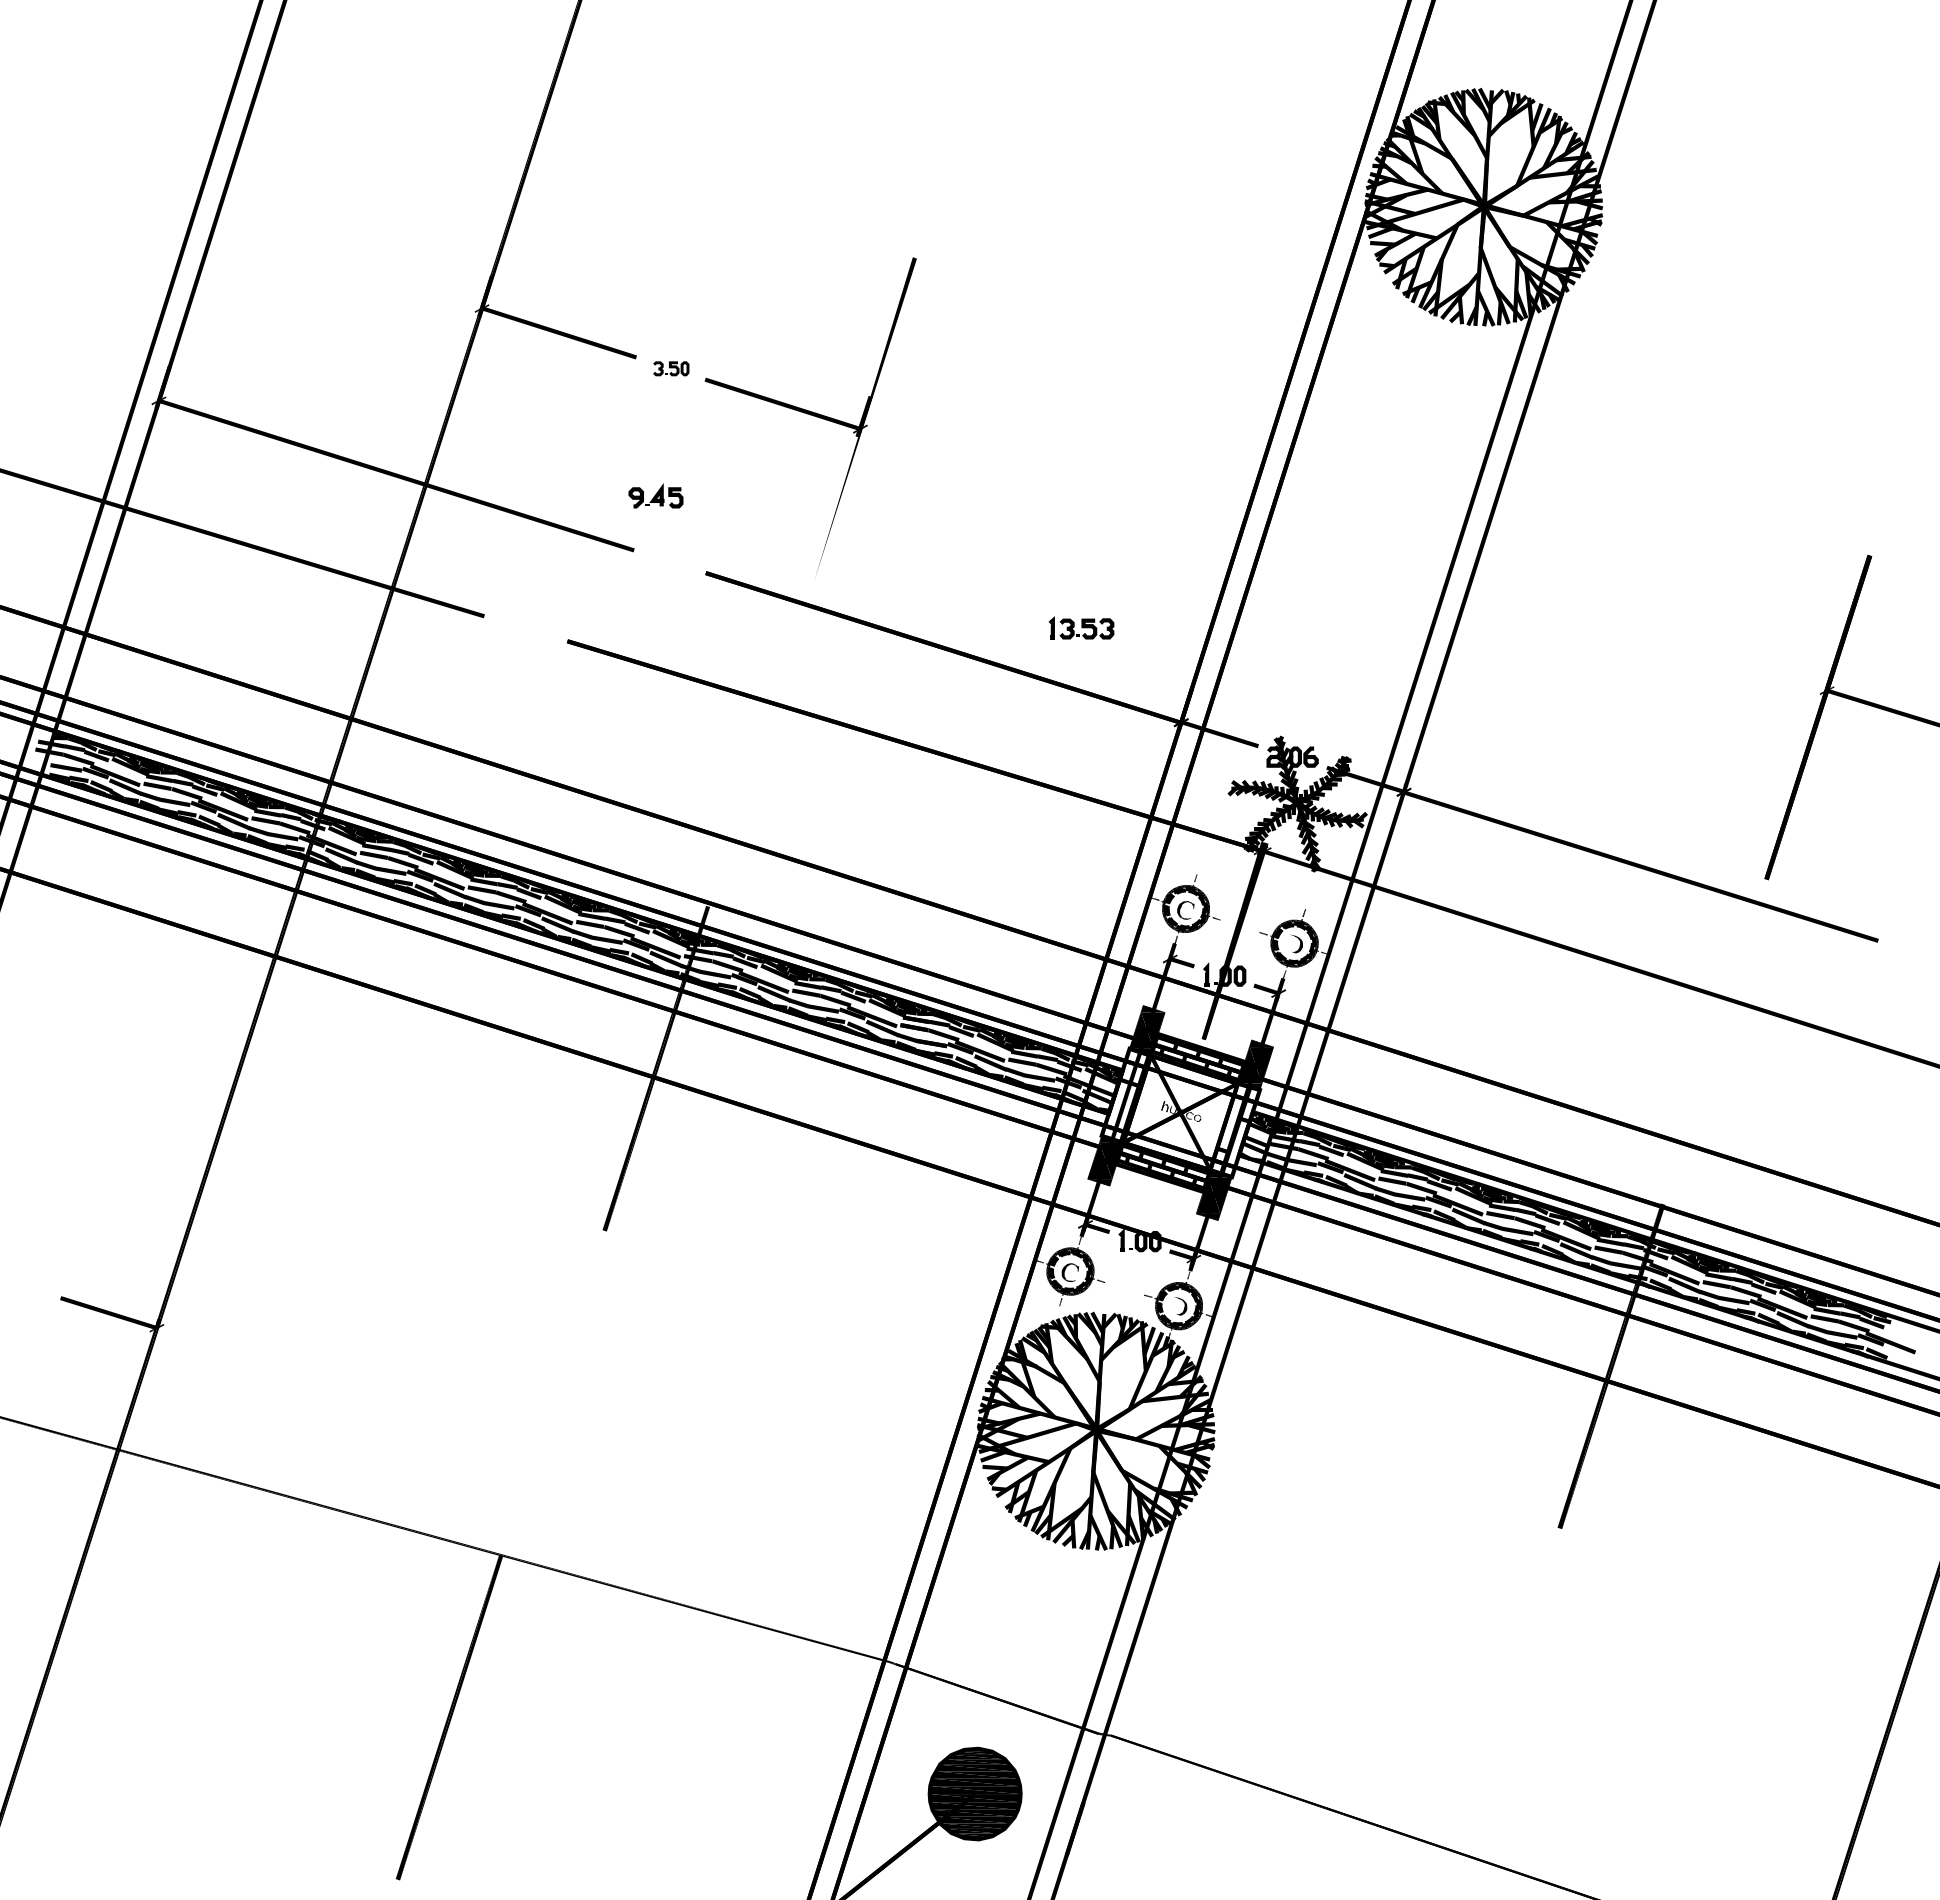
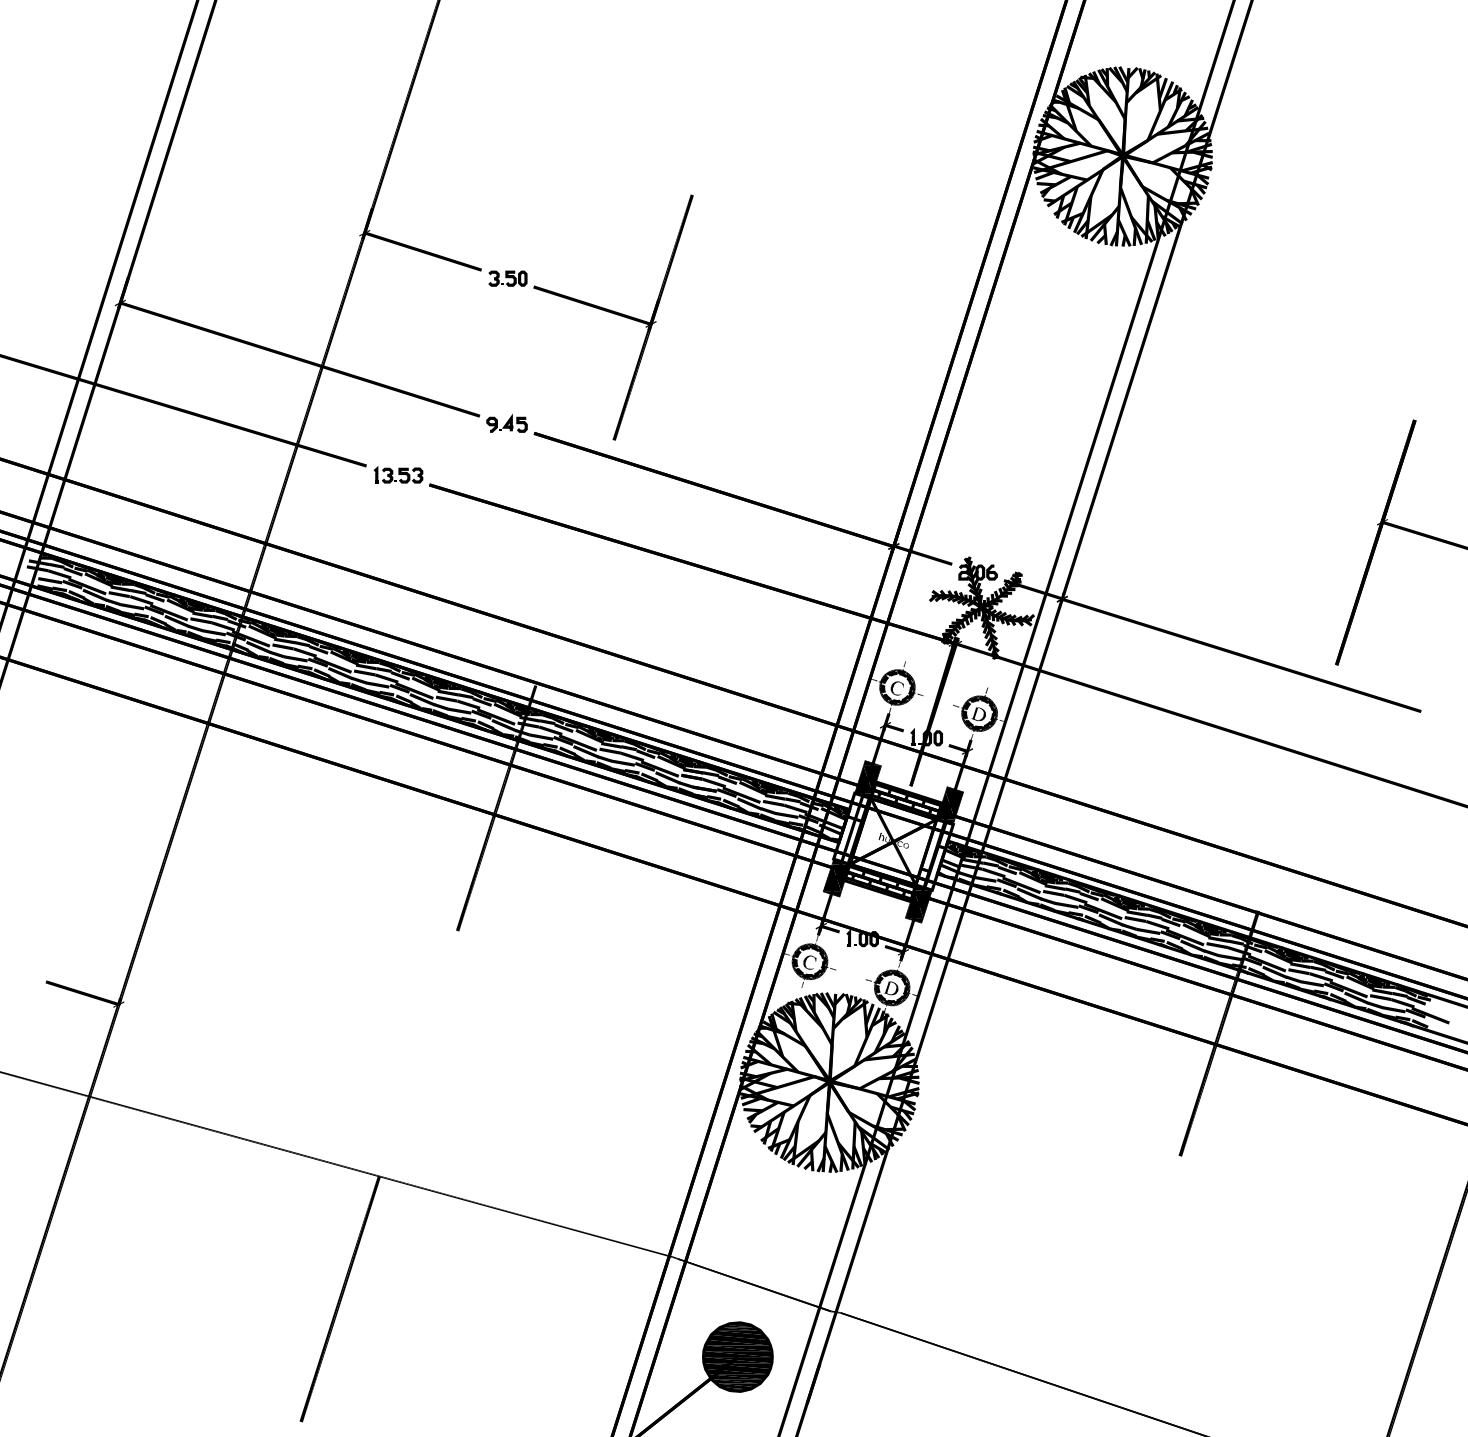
part: (671, 368) -> (508, 278), size x1.43
fill: (860, 419) -> (651, 317), added
part: (655, 495) -> (506, 423), moved
part: (1081, 627) -> (398, 474), moved
fill: (1288, 944) -> (974, 714), added
fill: (1173, 1306) -> (887, 988), added

